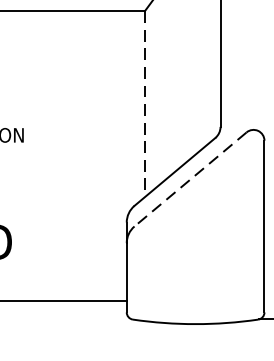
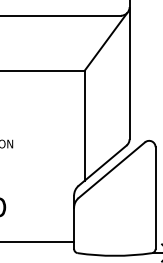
line: (144, 105) -> (84, 126), dashed -> solid
line: (189, 179) -> (111, 170), dashed -> solid

